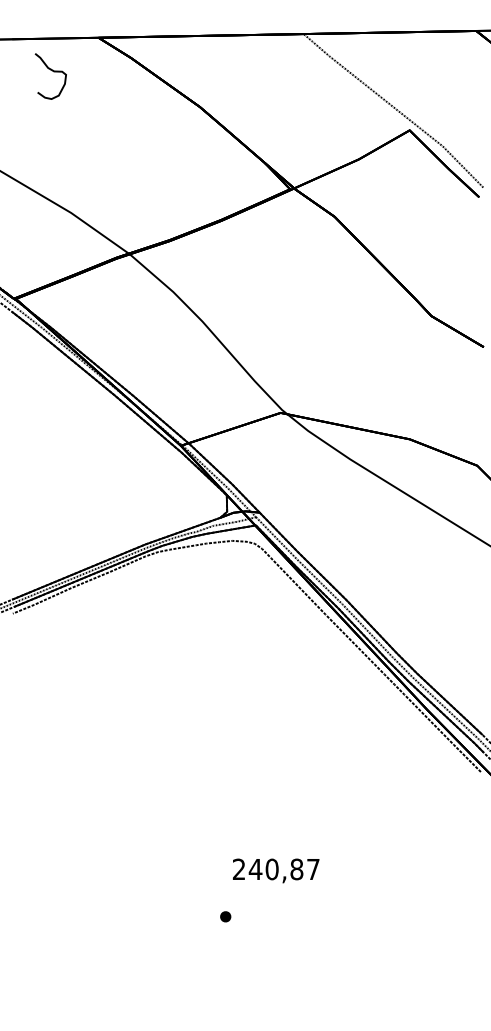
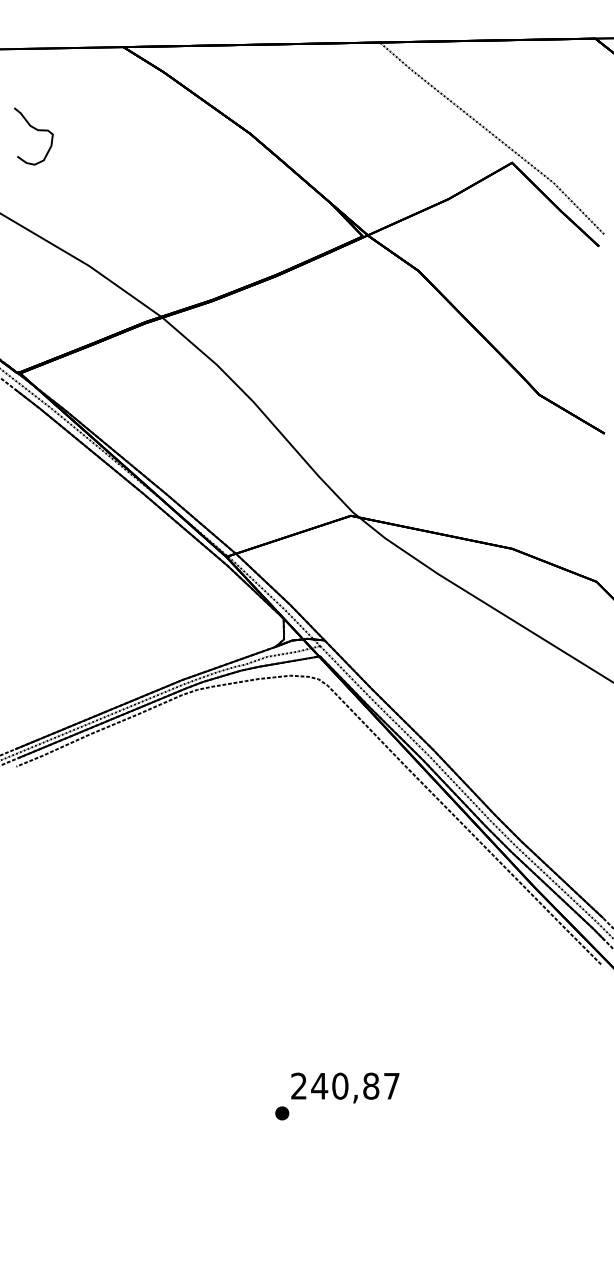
curve: (53, 71) -> (36, 130), moved
part: (225, 916) -> (282, 1113), moved

